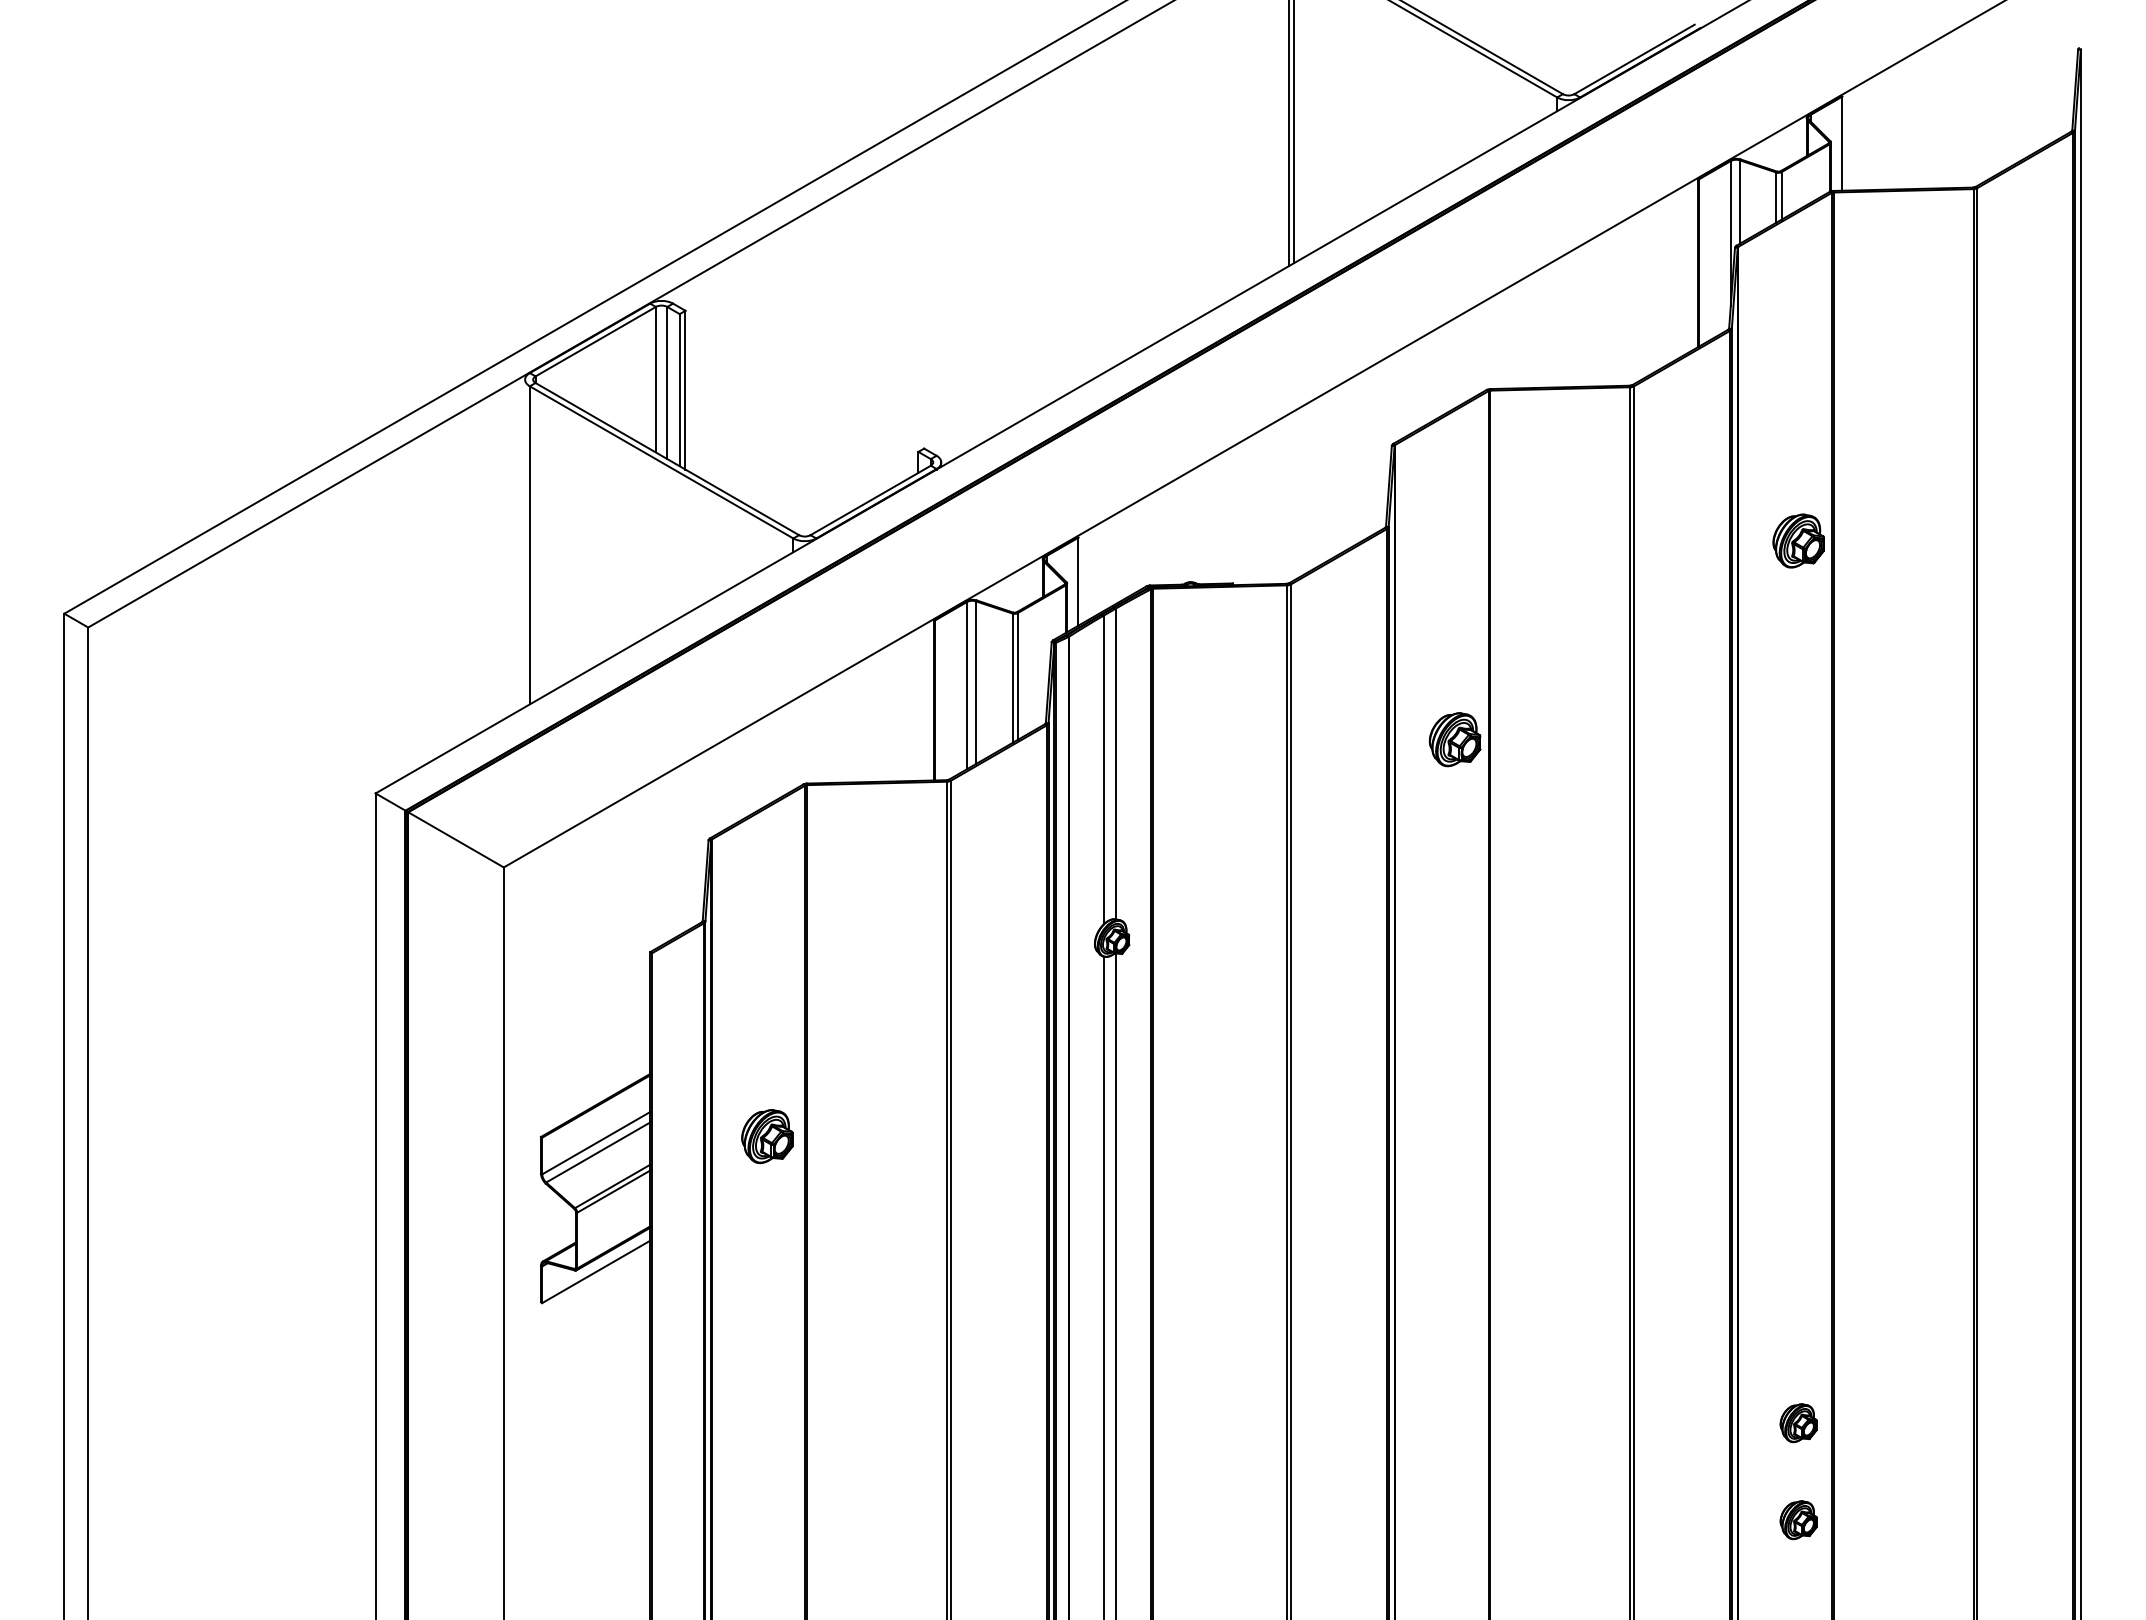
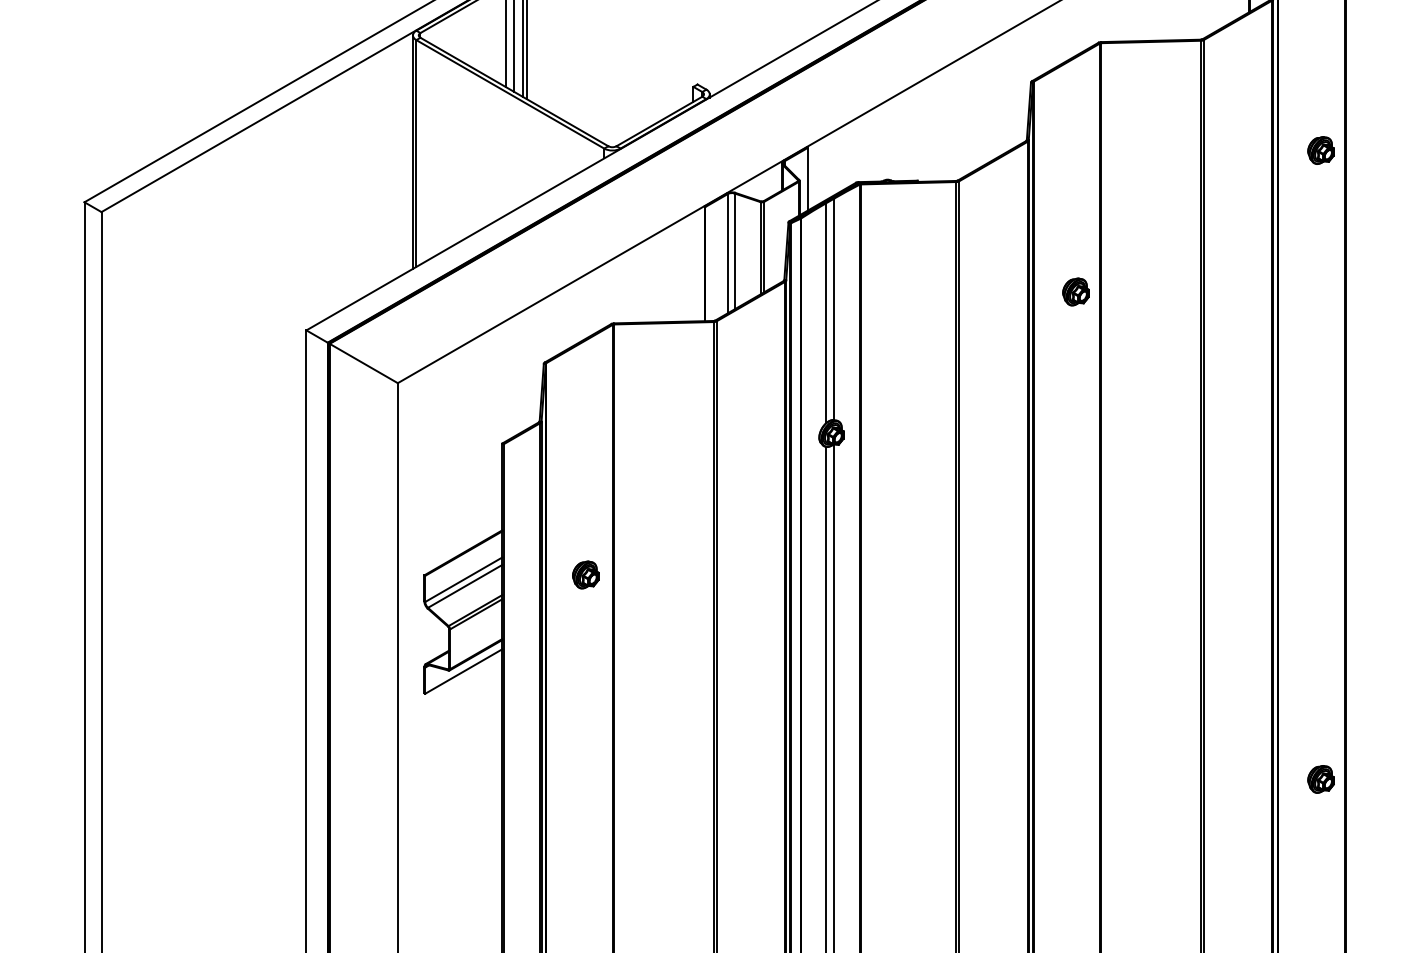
part: (1798, 541) -> (1320, 150), size x0.71
line: (525, 543) -> (413, 152), added
part: (1454, 739) -> (1075, 291), size x0.71
part: (767, 1136) -> (585, 575), size x0.71
part: (1798, 1520) -> (1320, 848), removed

